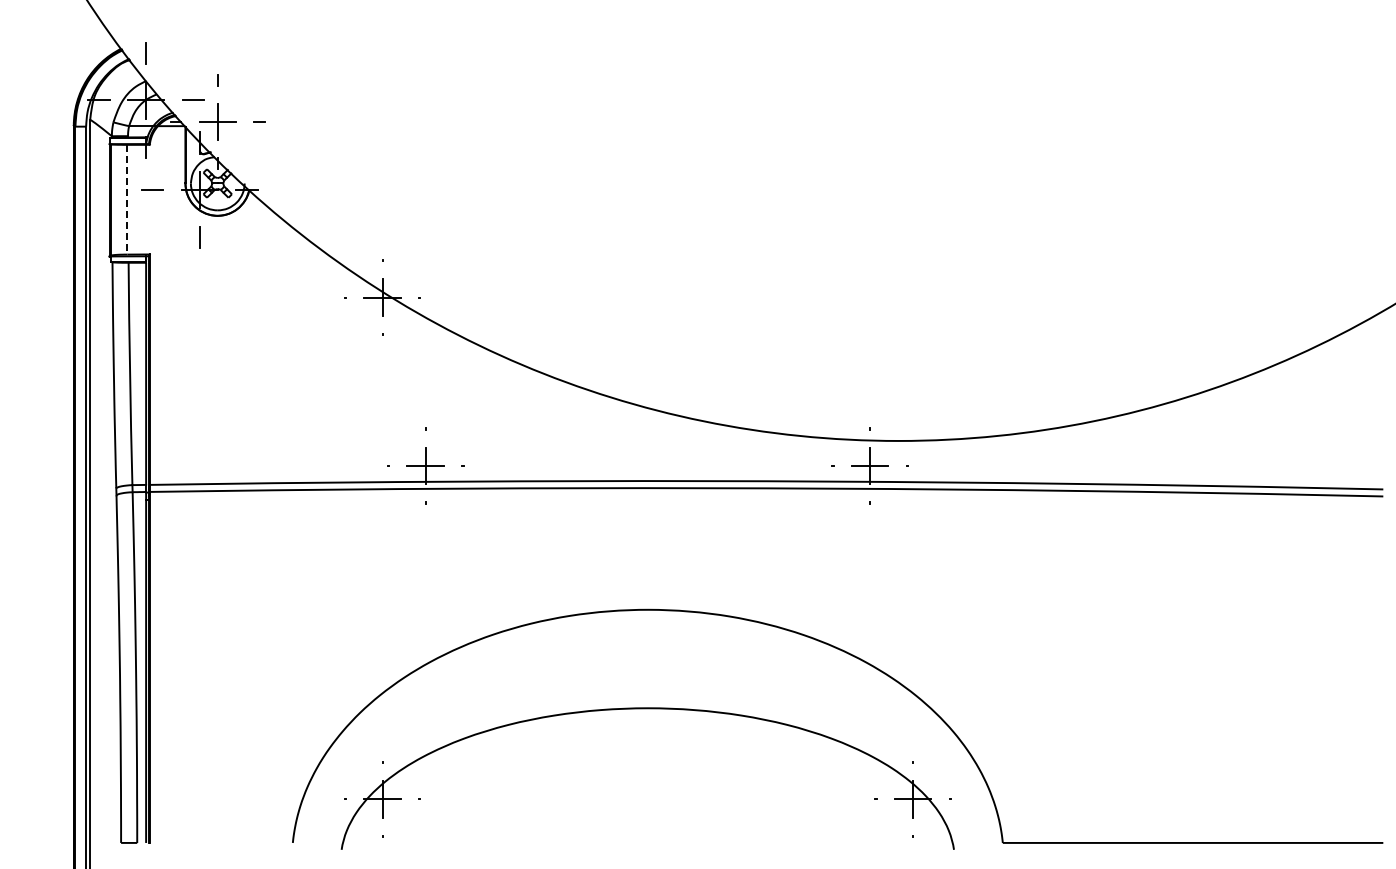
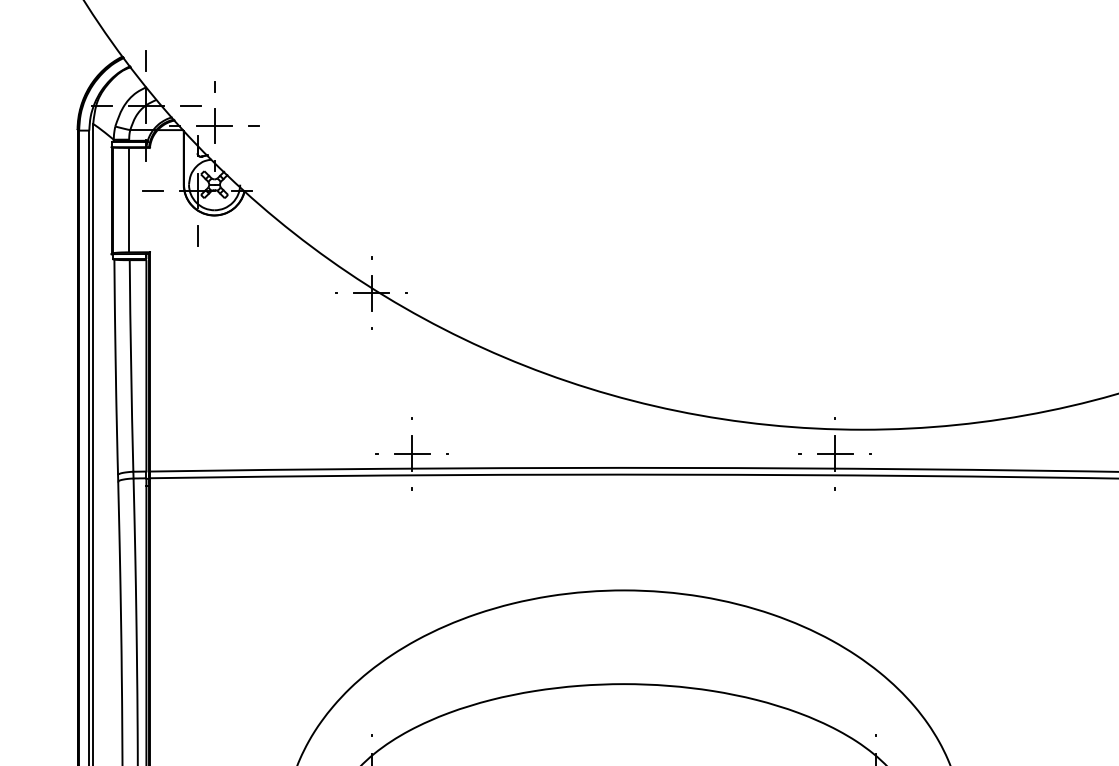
line: (127, 199) -> (128, 199), dashed -> solid

